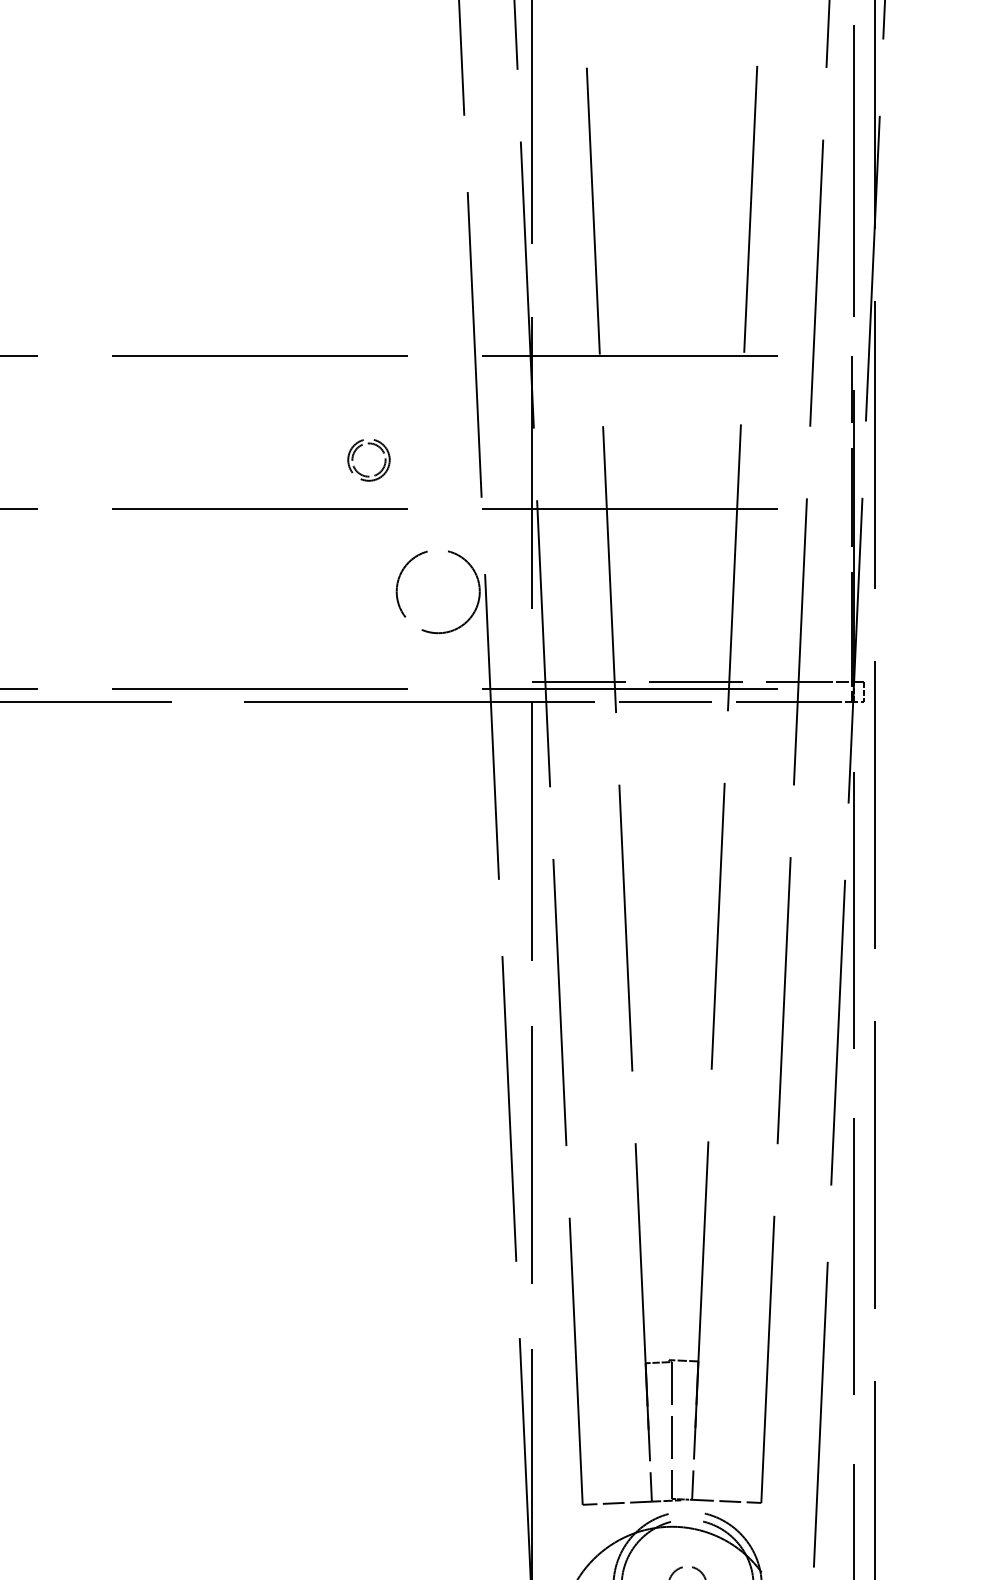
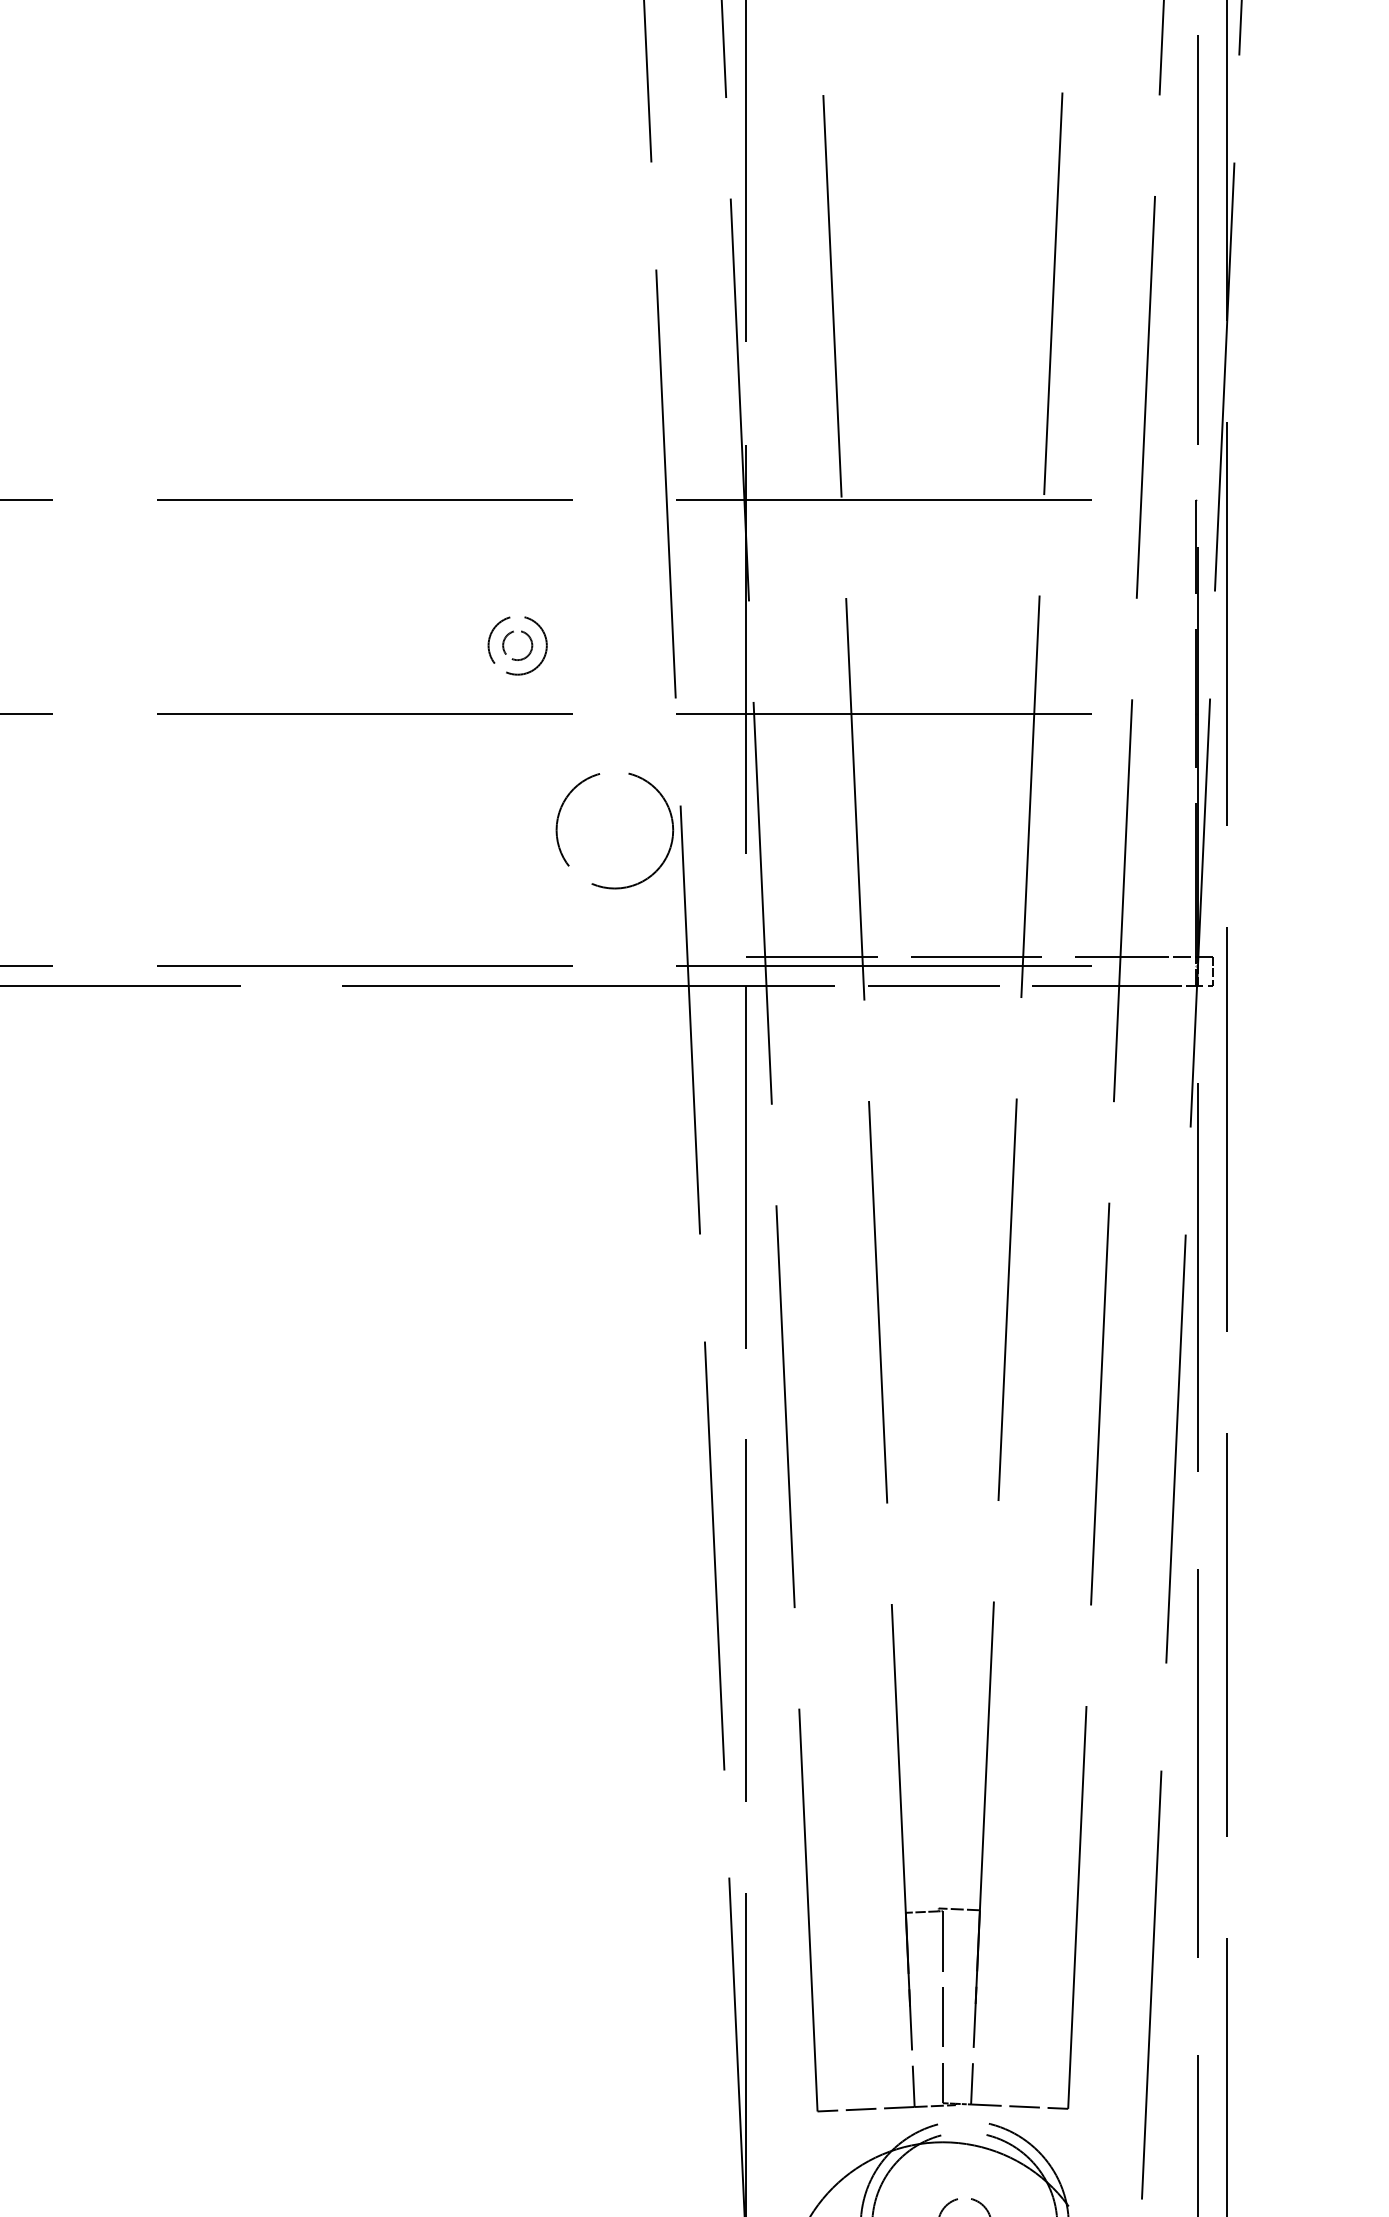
circle: (368, 460) -> (517, 645), size x0.62

